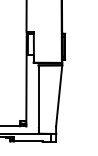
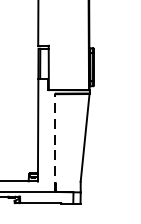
line: (38, 99) -> (55, 142), solid -> dashed

